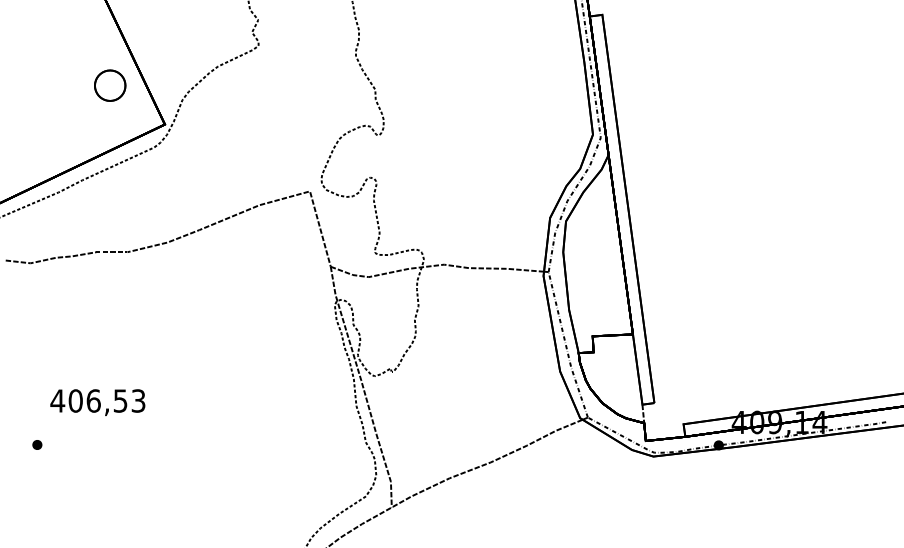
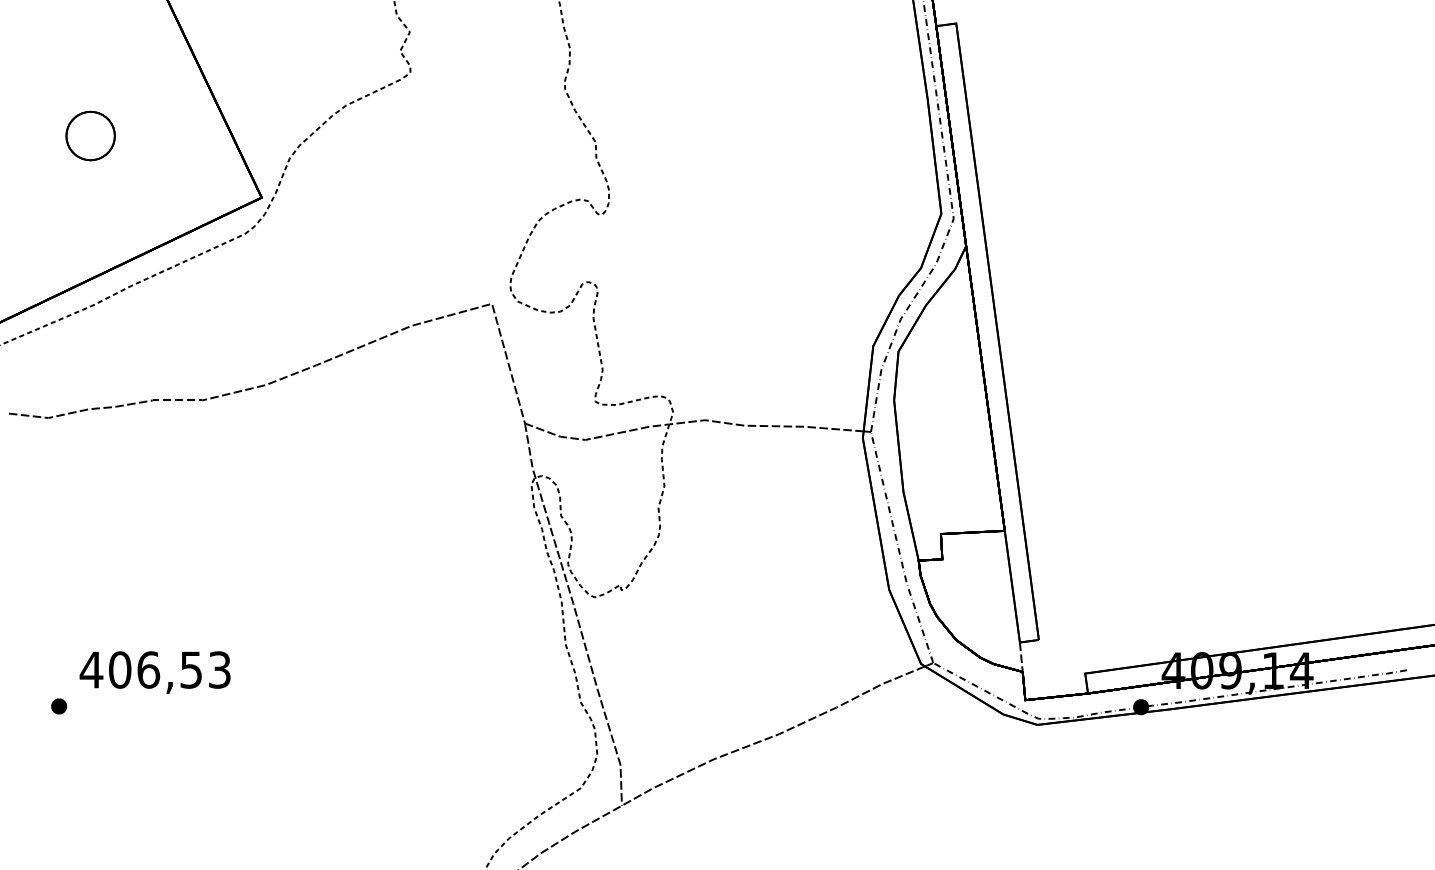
part: (110, 85) -> (91, 135), moved
text: (97, 402) -> (154, 672), moved

